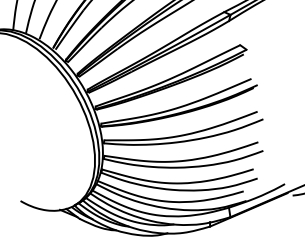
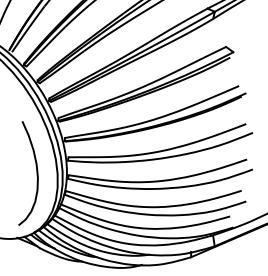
curve: (76, 154) -> (36, 173), added

